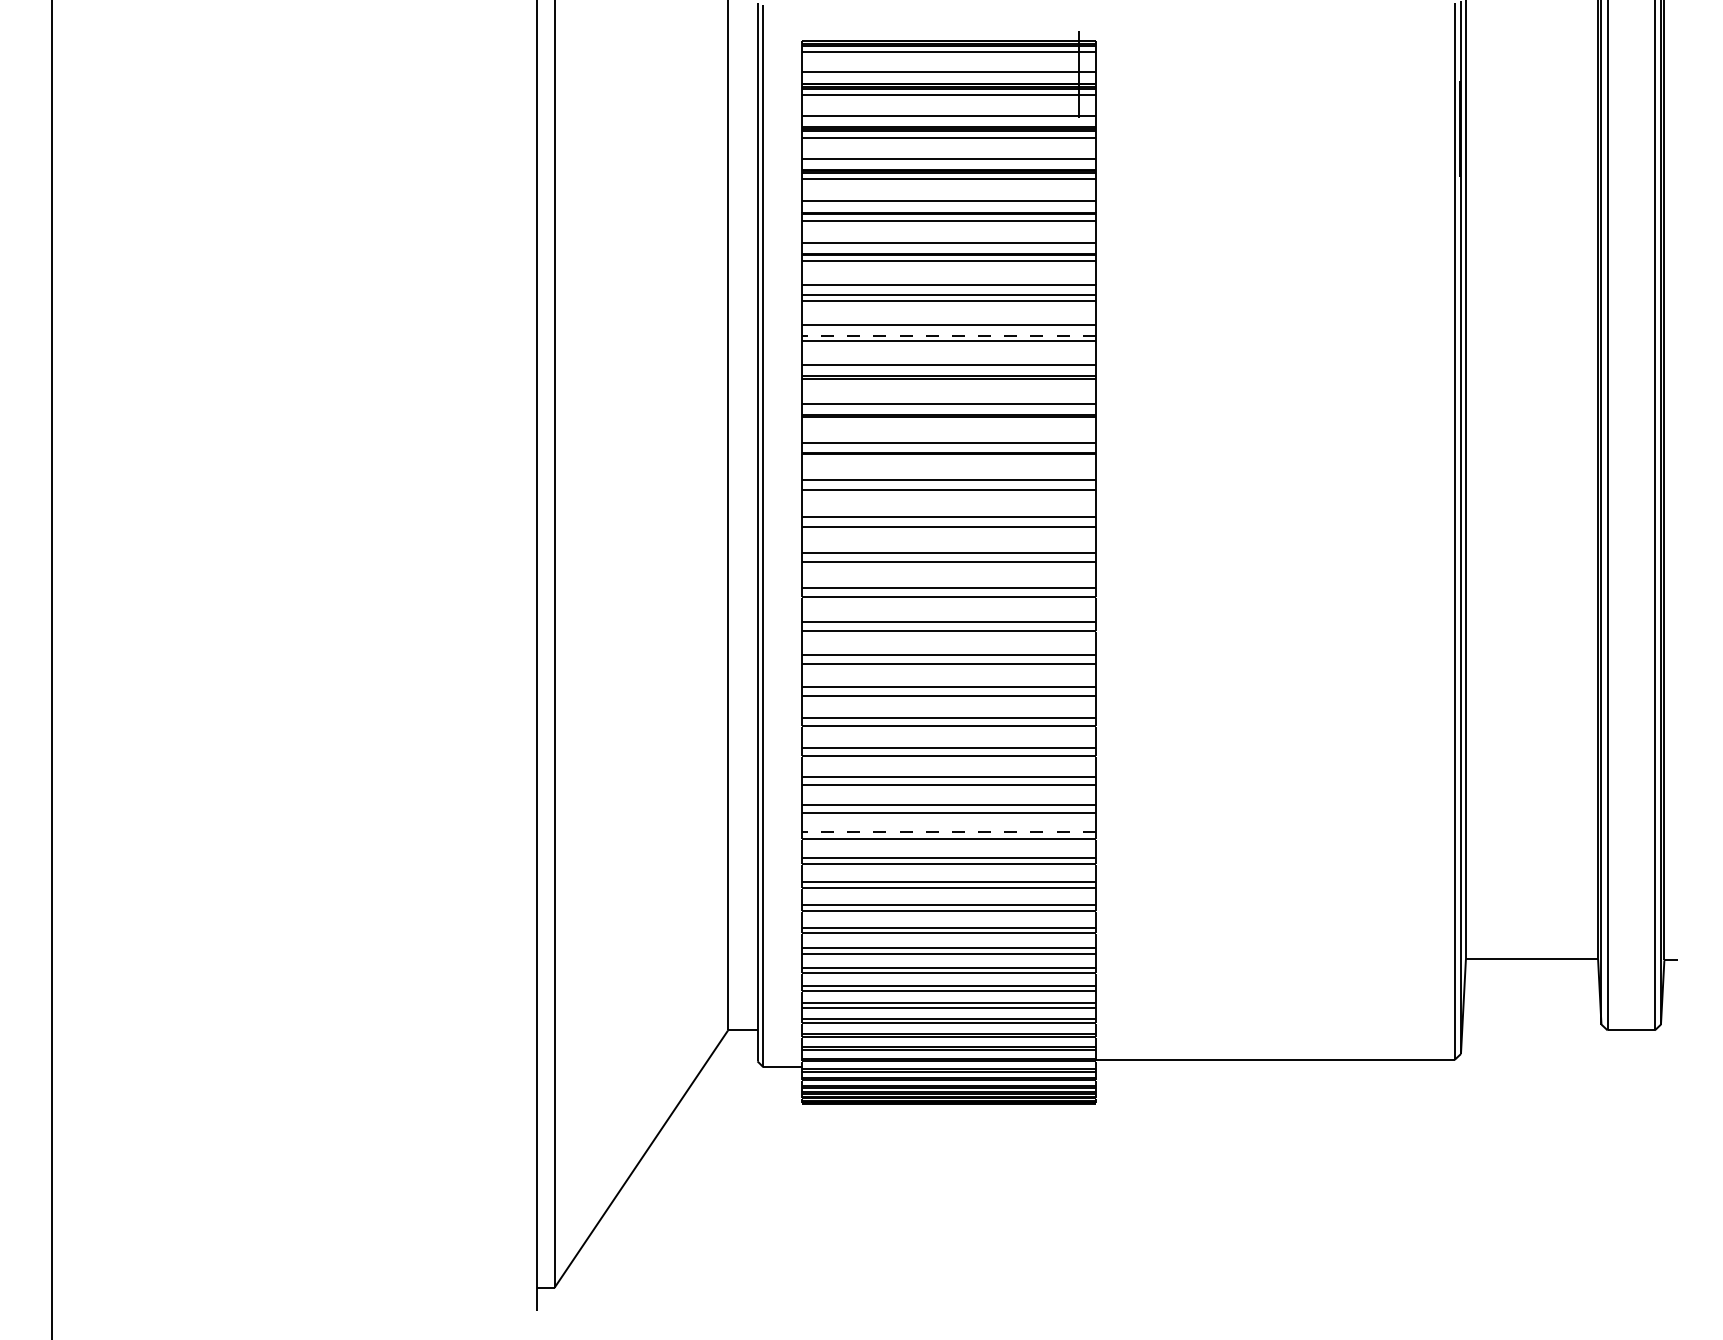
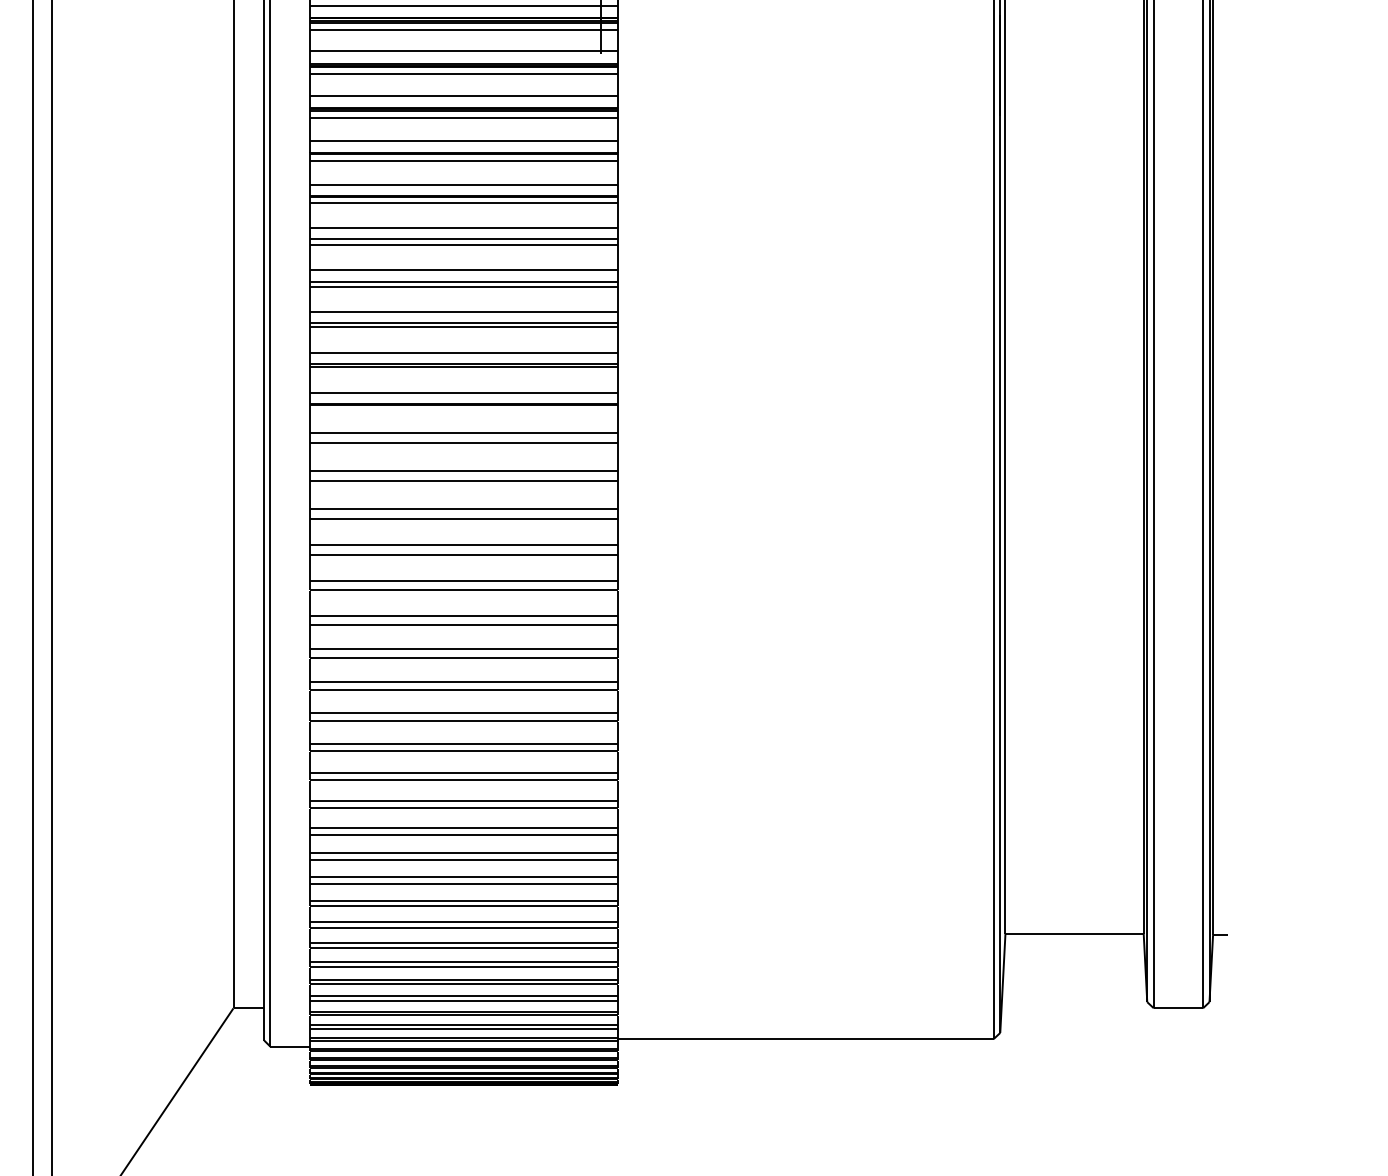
line: (948, 335) -> (464, 281), dashed -> solid
line: (948, 832) -> (464, 801), dashed -> solid

